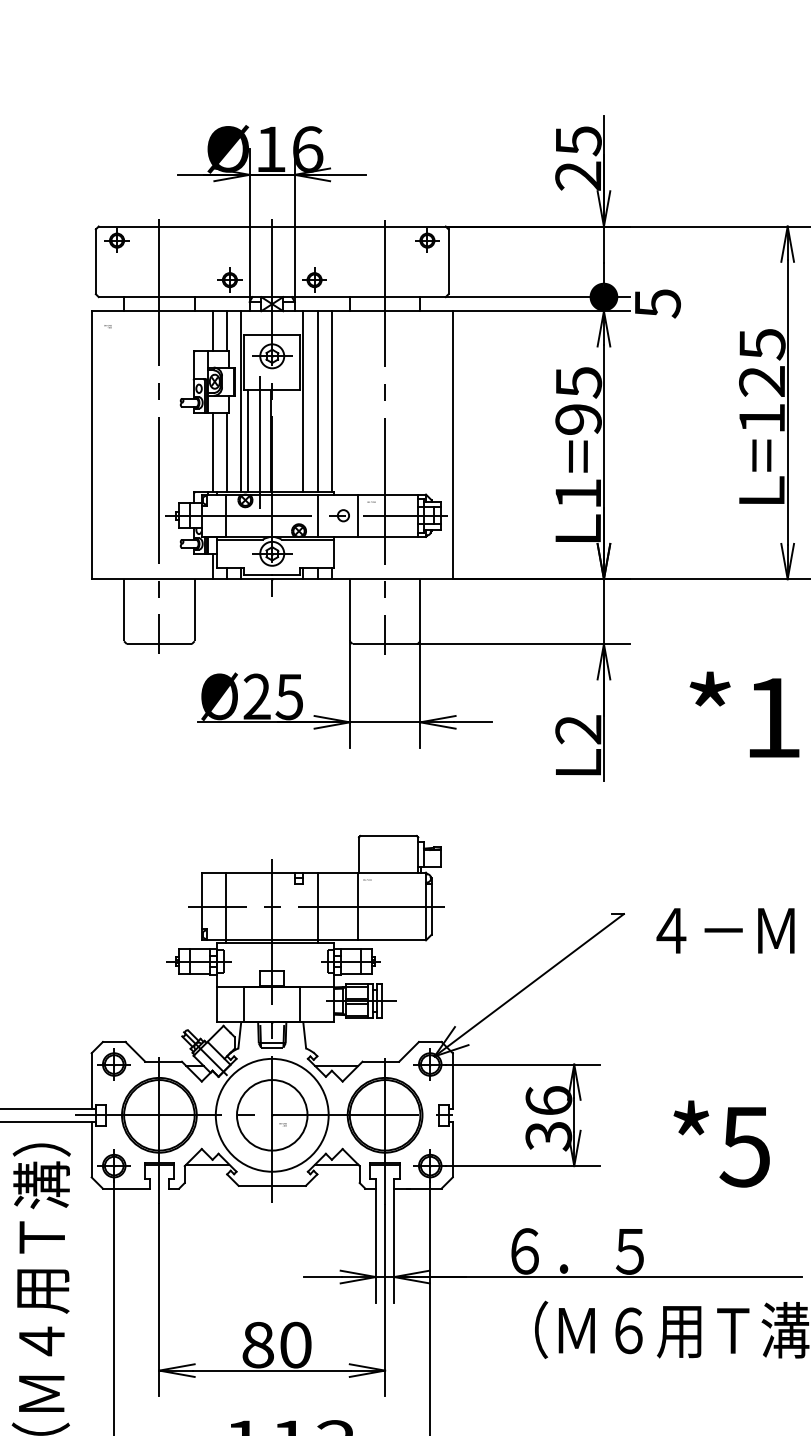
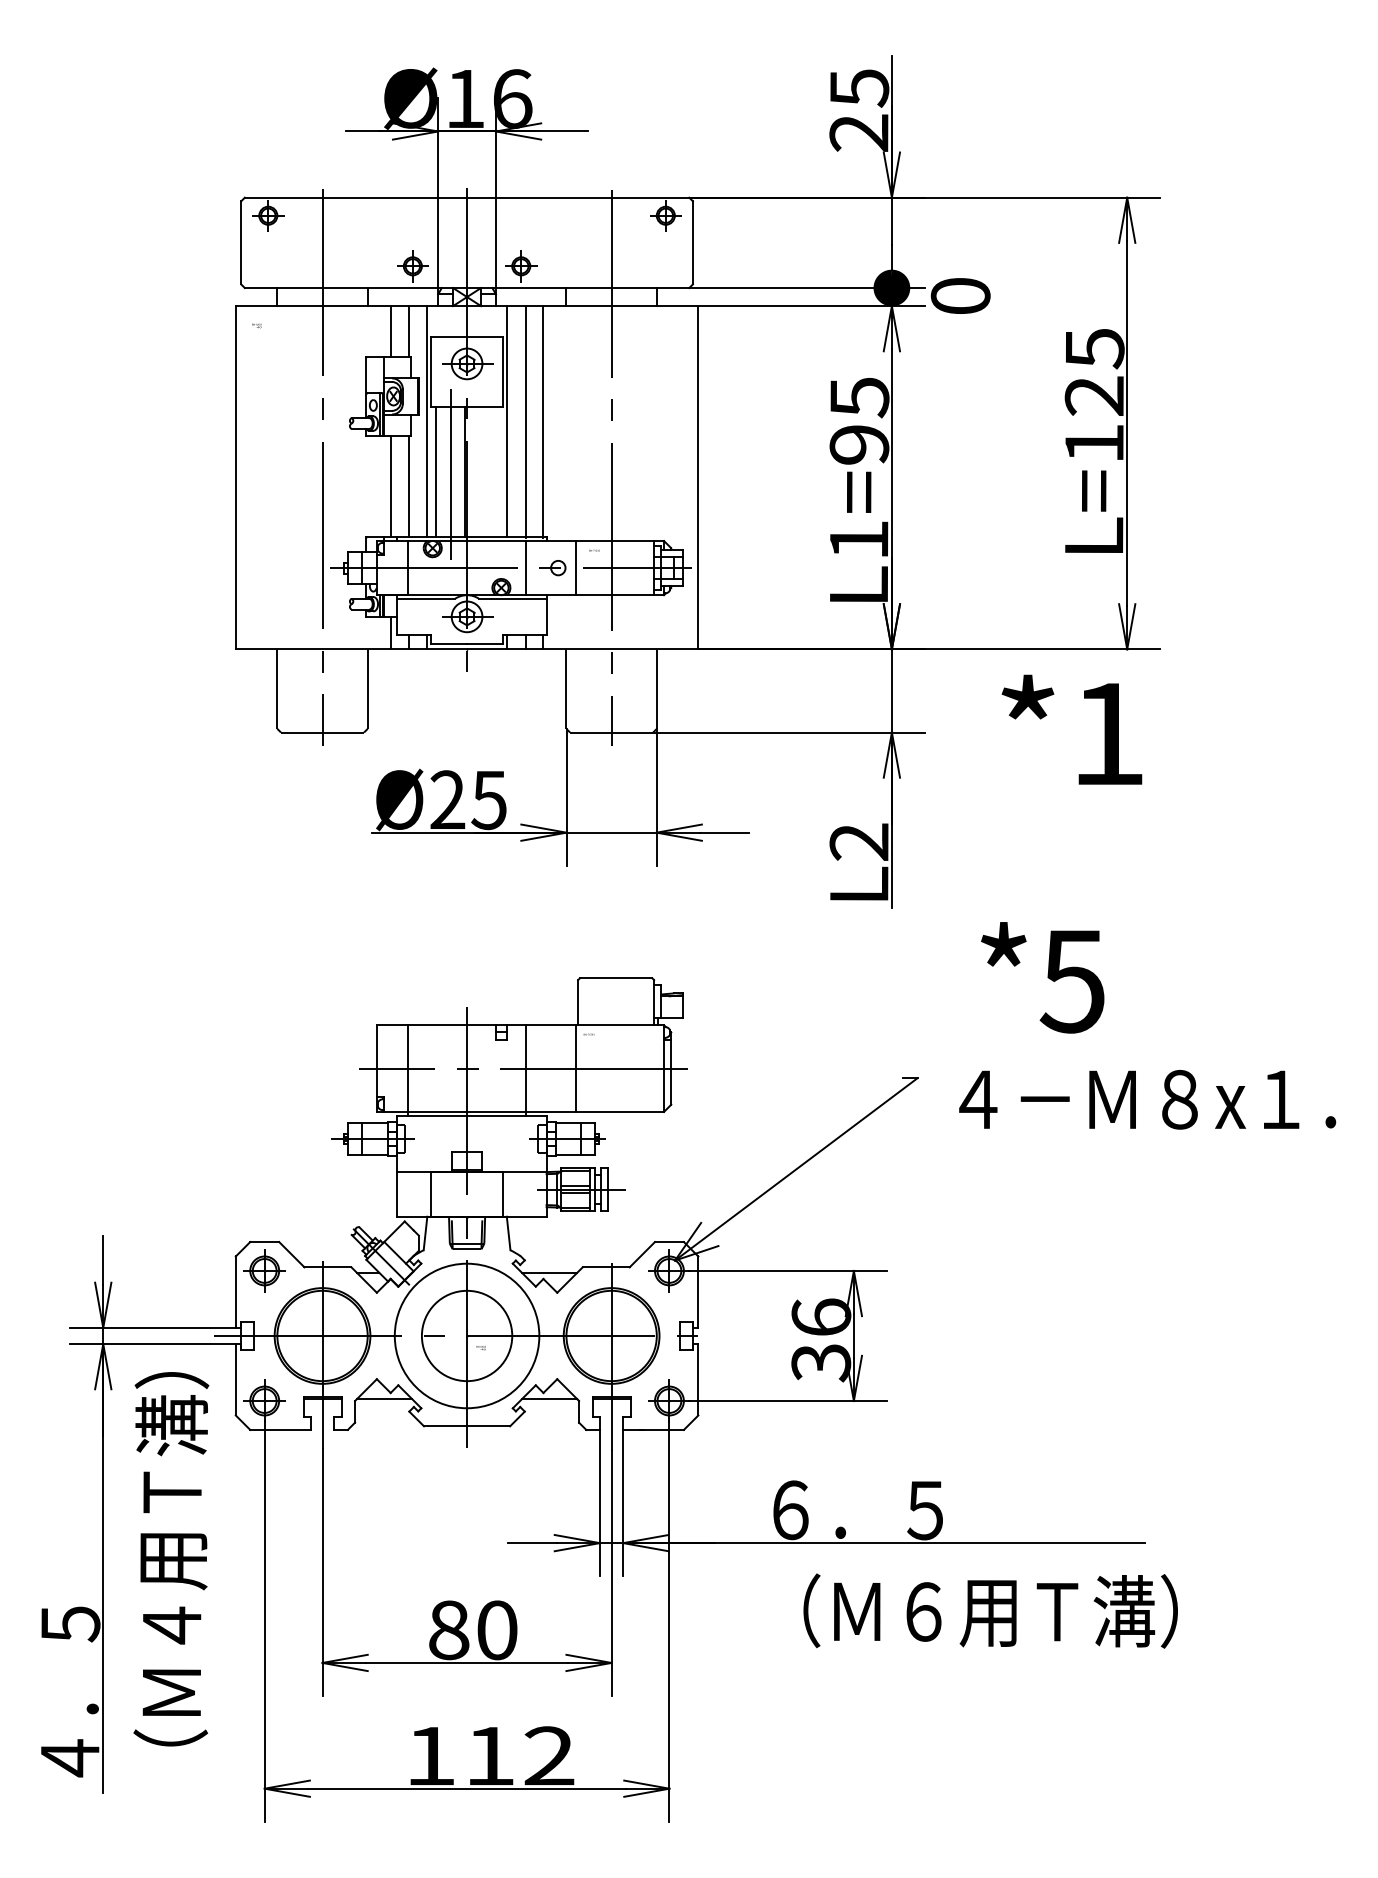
text: (657, 303) -> (960, 296), 5 -> 0
text: (744, 714) -> (1071, 729), moved
text: (721, 1143) -> (1042, 977), moved

